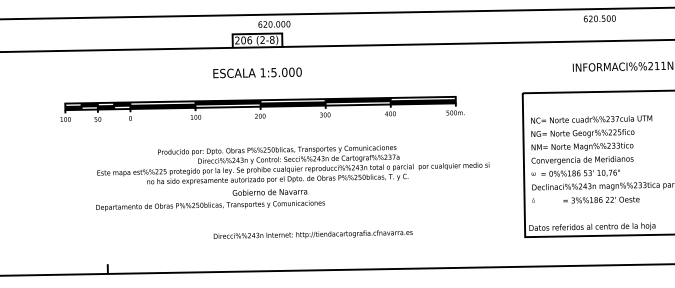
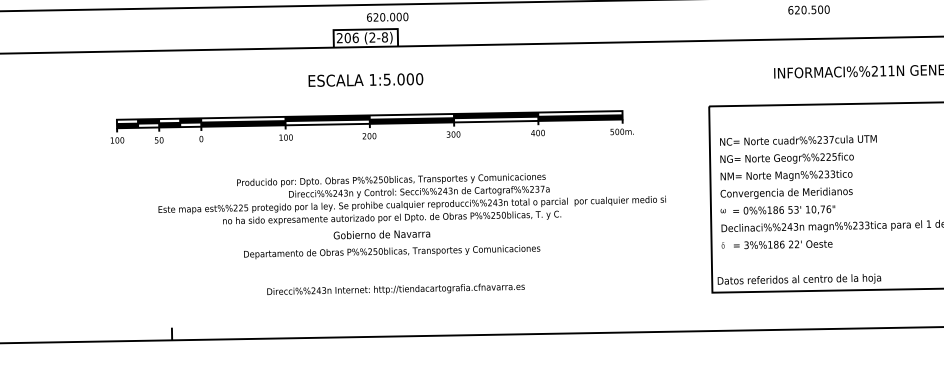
text: (601, 199) -> (783, 244), moved
text: (210, 206) -> (392, 252), moved
text: (312, 233) -> (395, 288), moved

